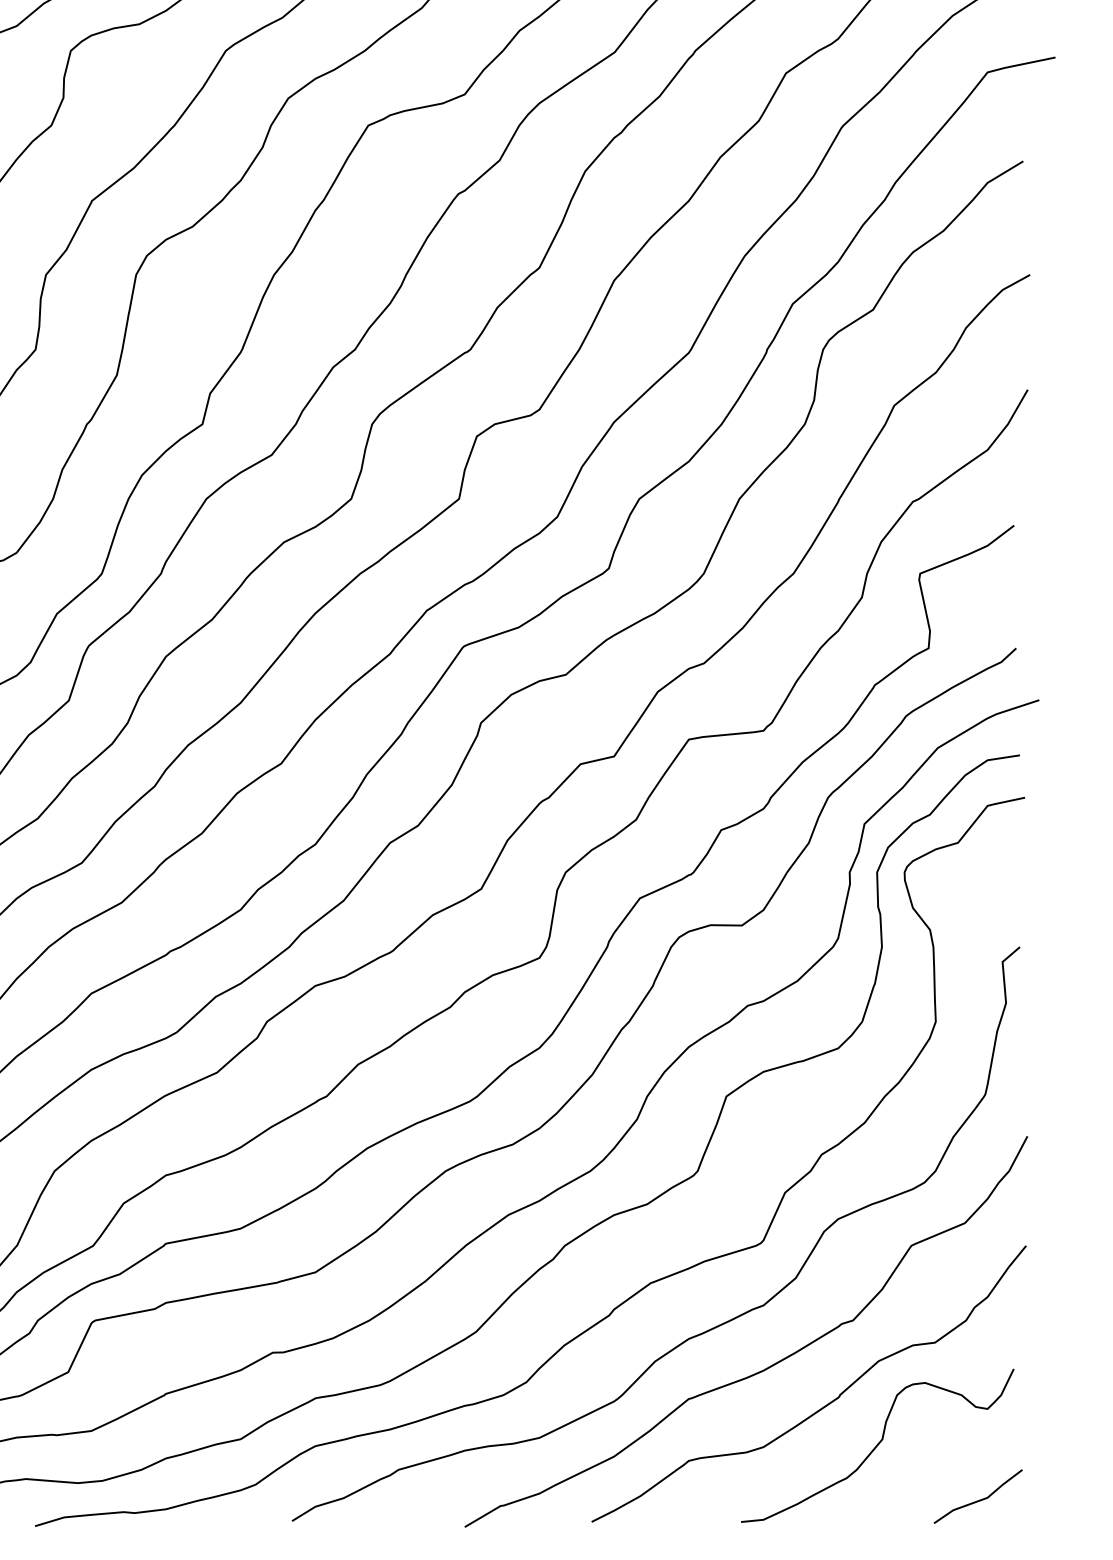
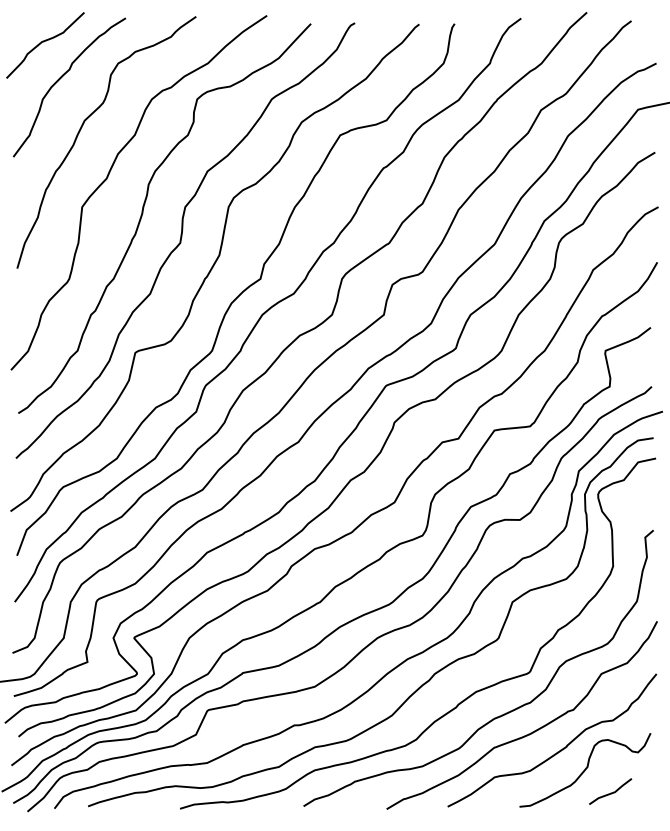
line: (978, 1498) -> (610, 792), moved

